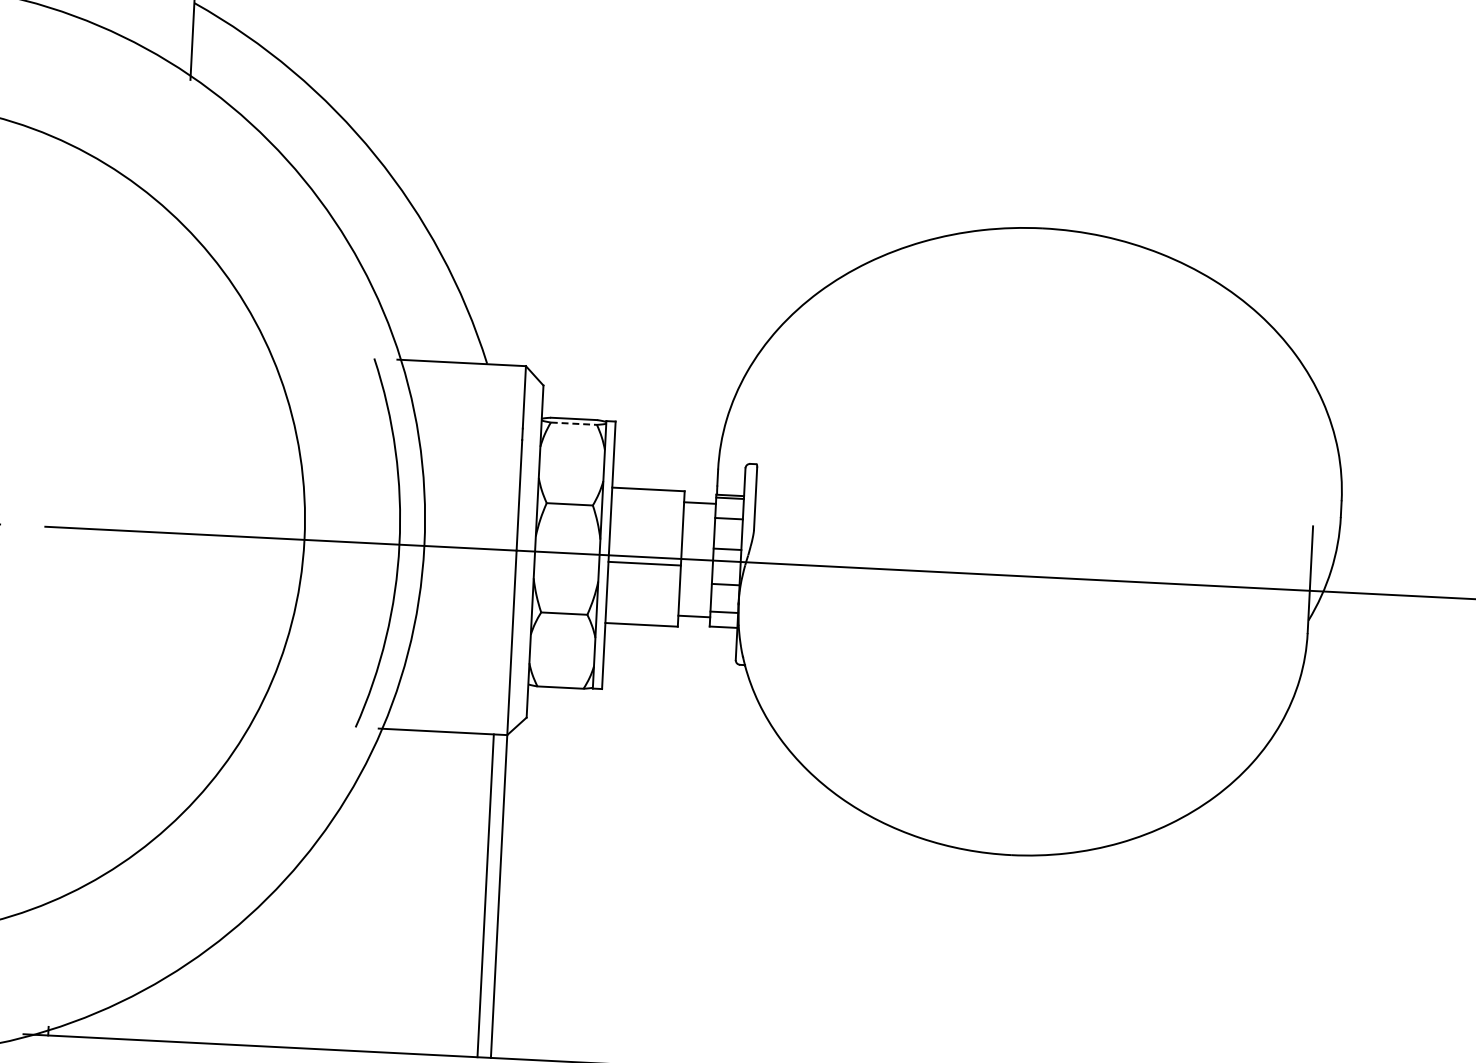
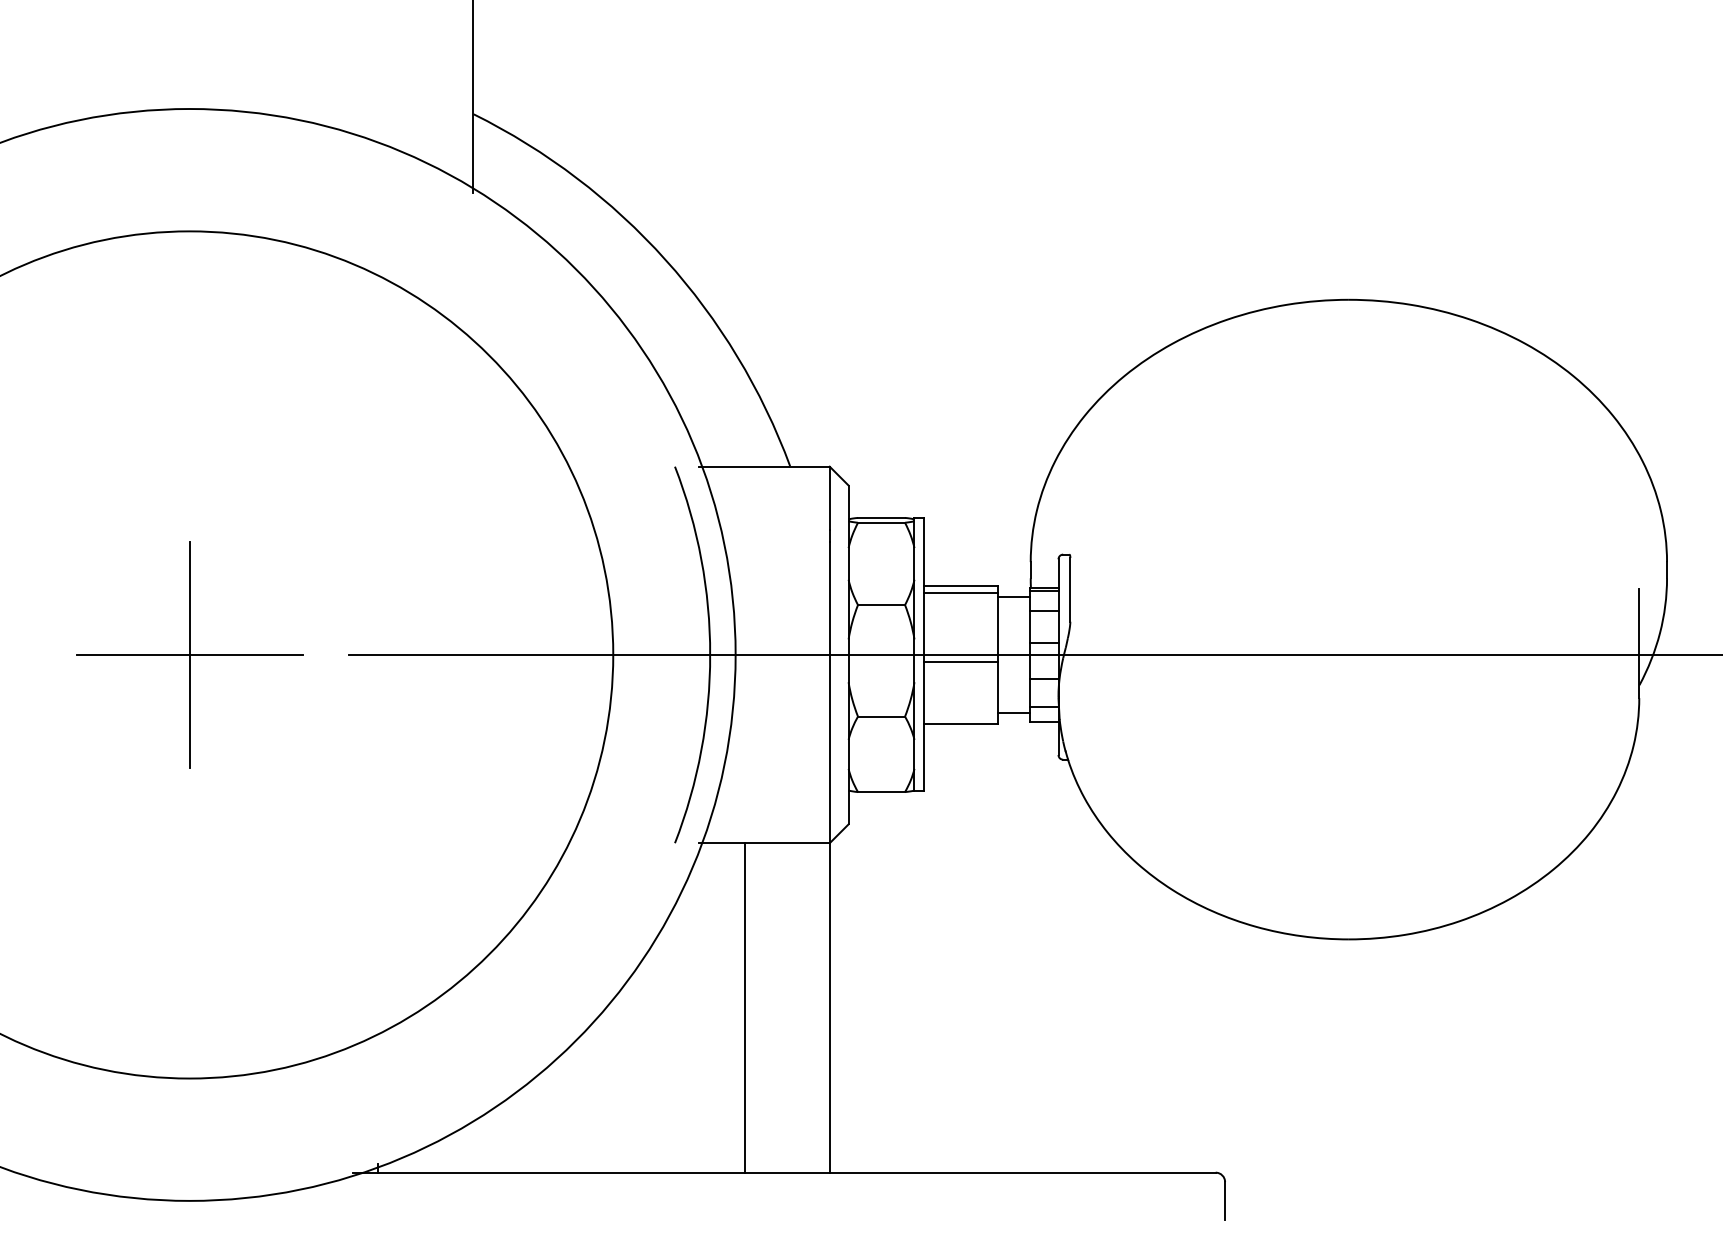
line: (573, 423) -> (881, 522), dashed -> solid
line: (647, 495) -> (960, 592), added
line: (486, 895) -> (745, 1007), moved

